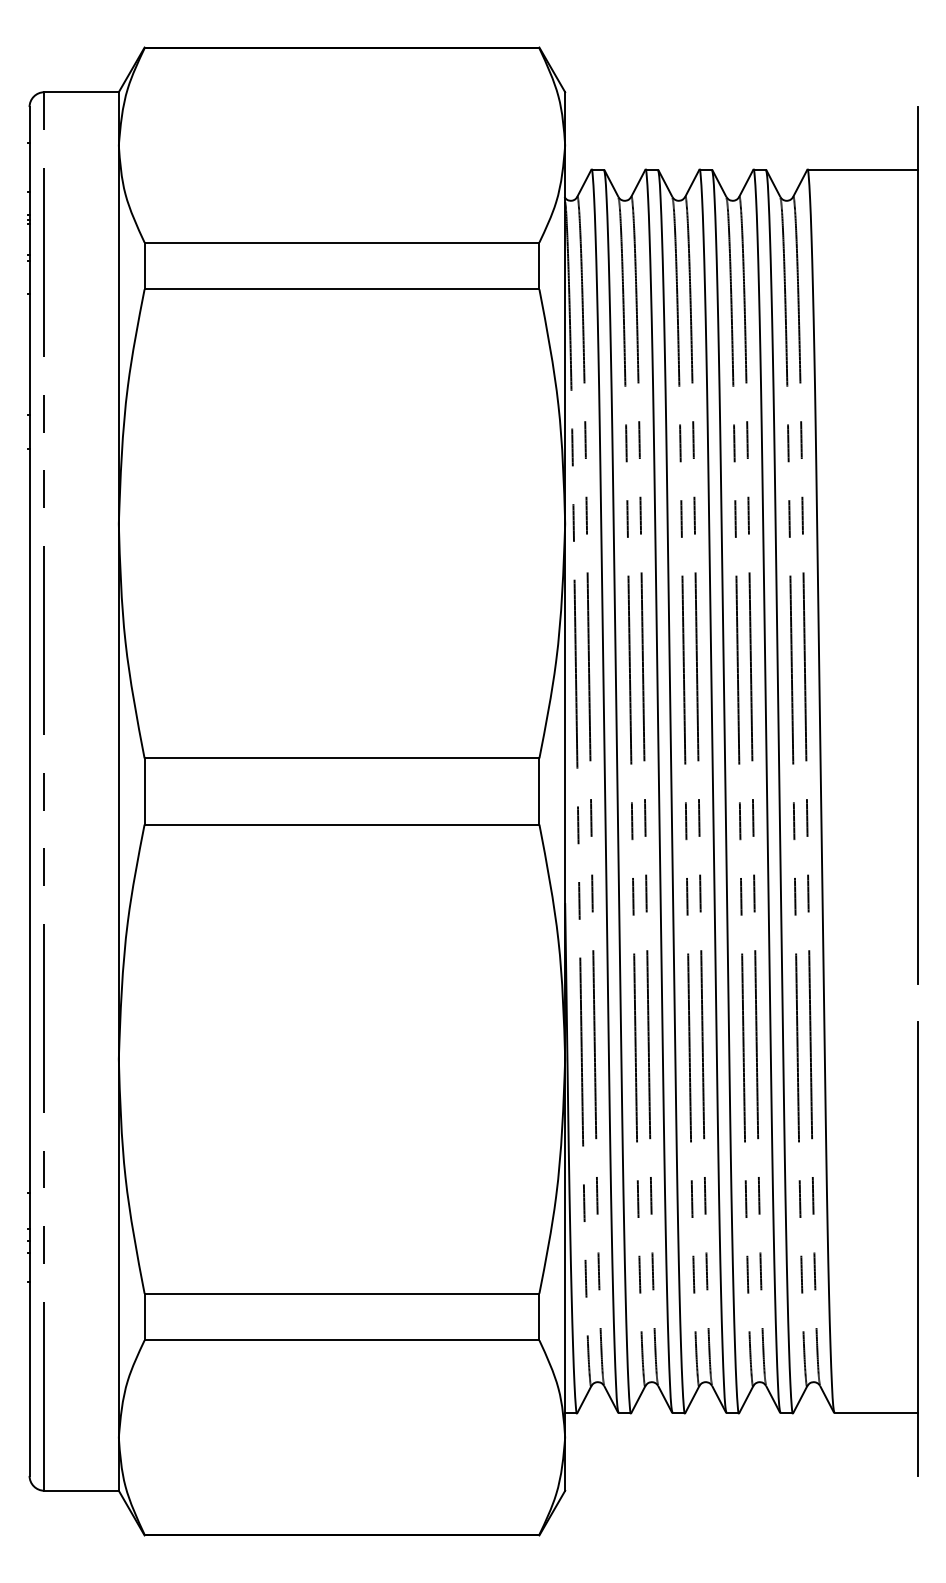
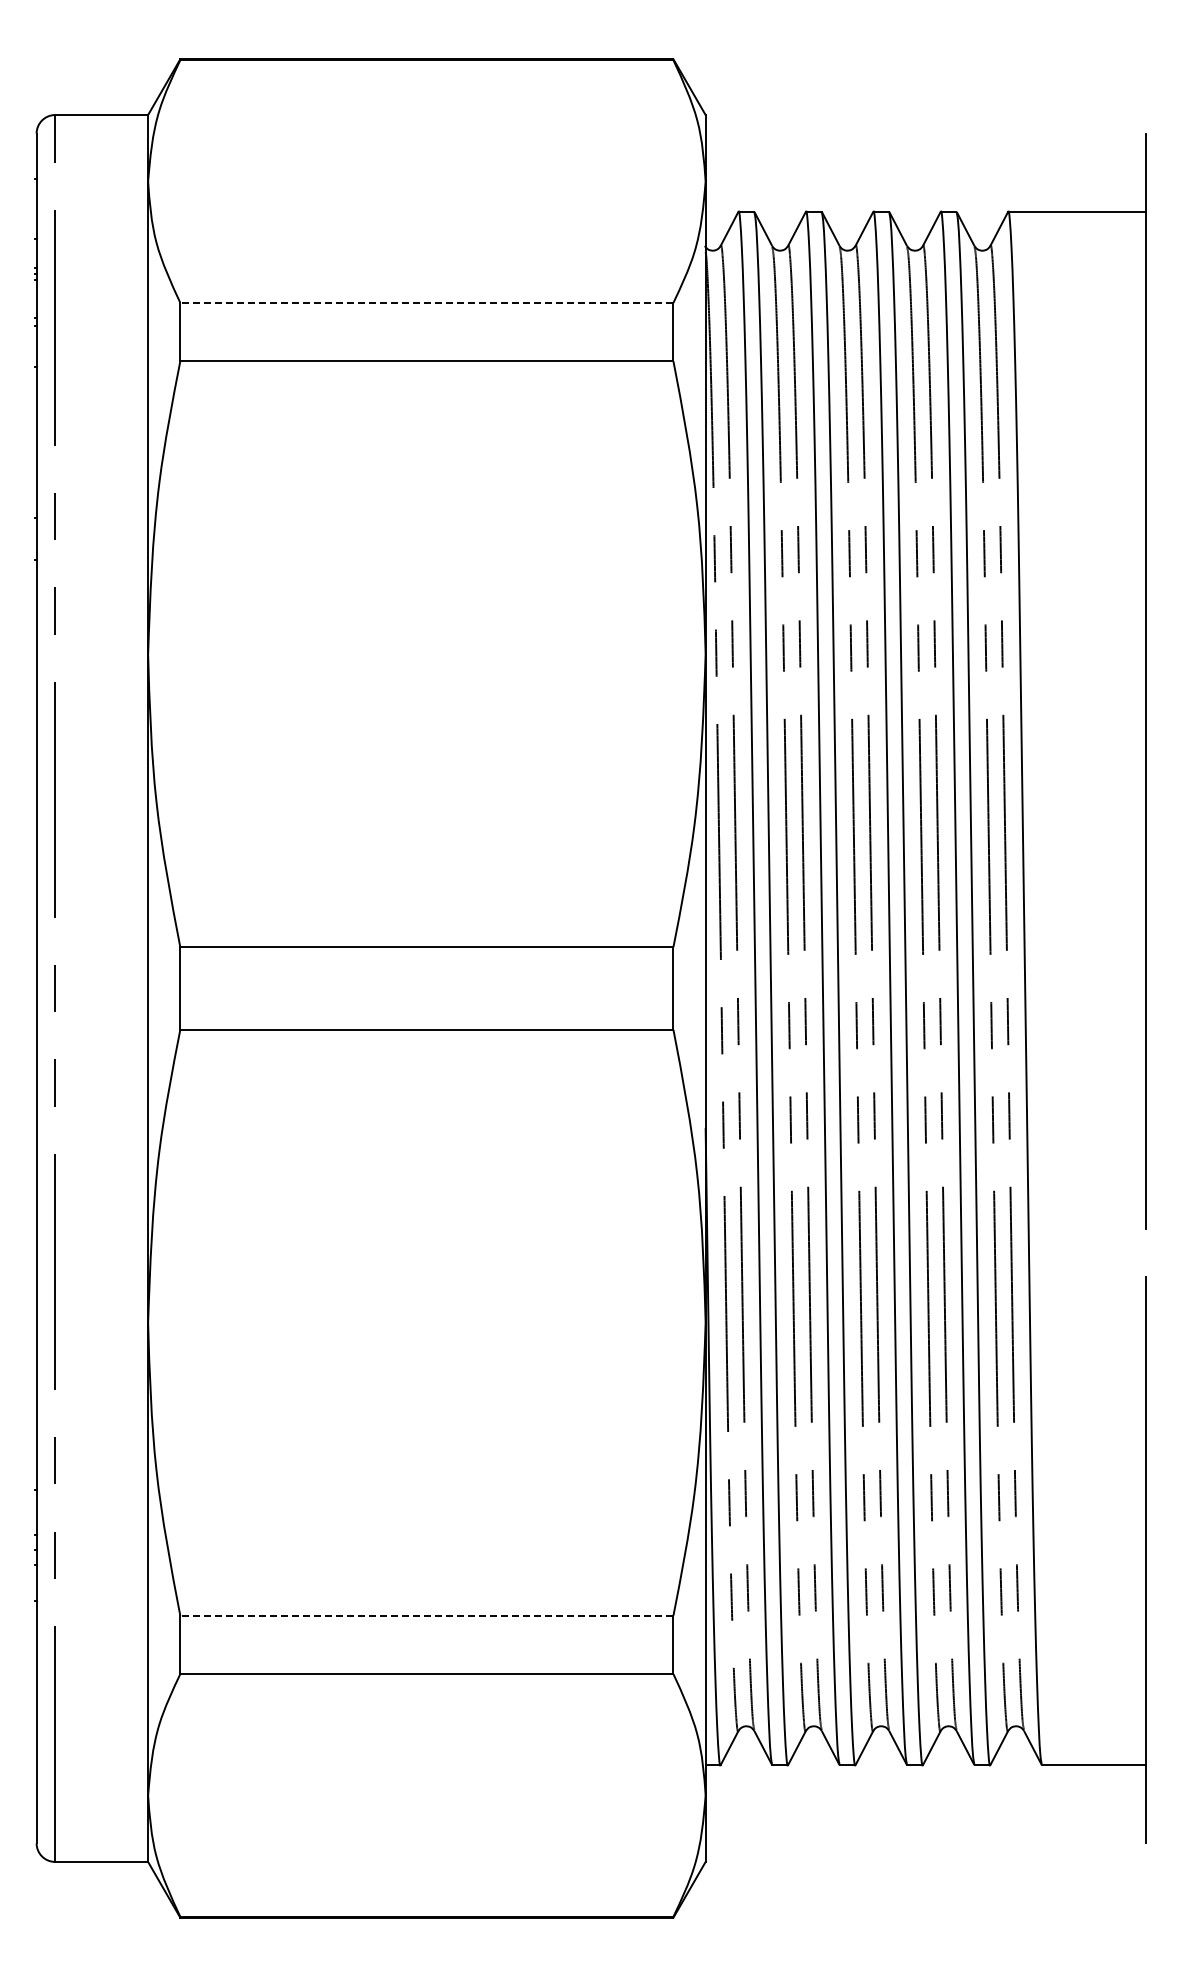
line: (341, 242) -> (426, 302), solid -> dashed
line: (341, 1293) -> (426, 1615), solid -> dashed

